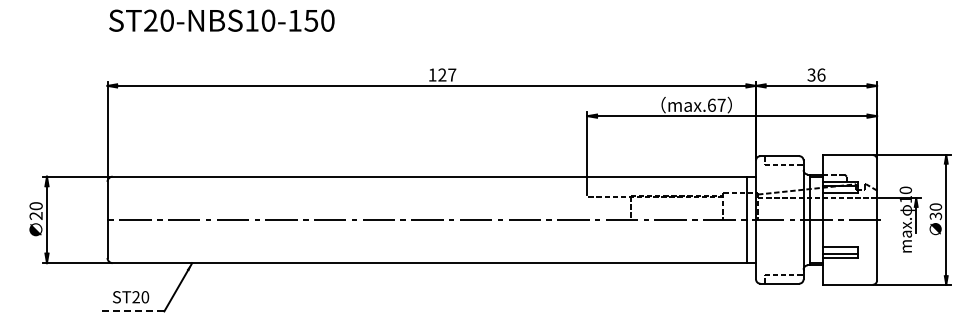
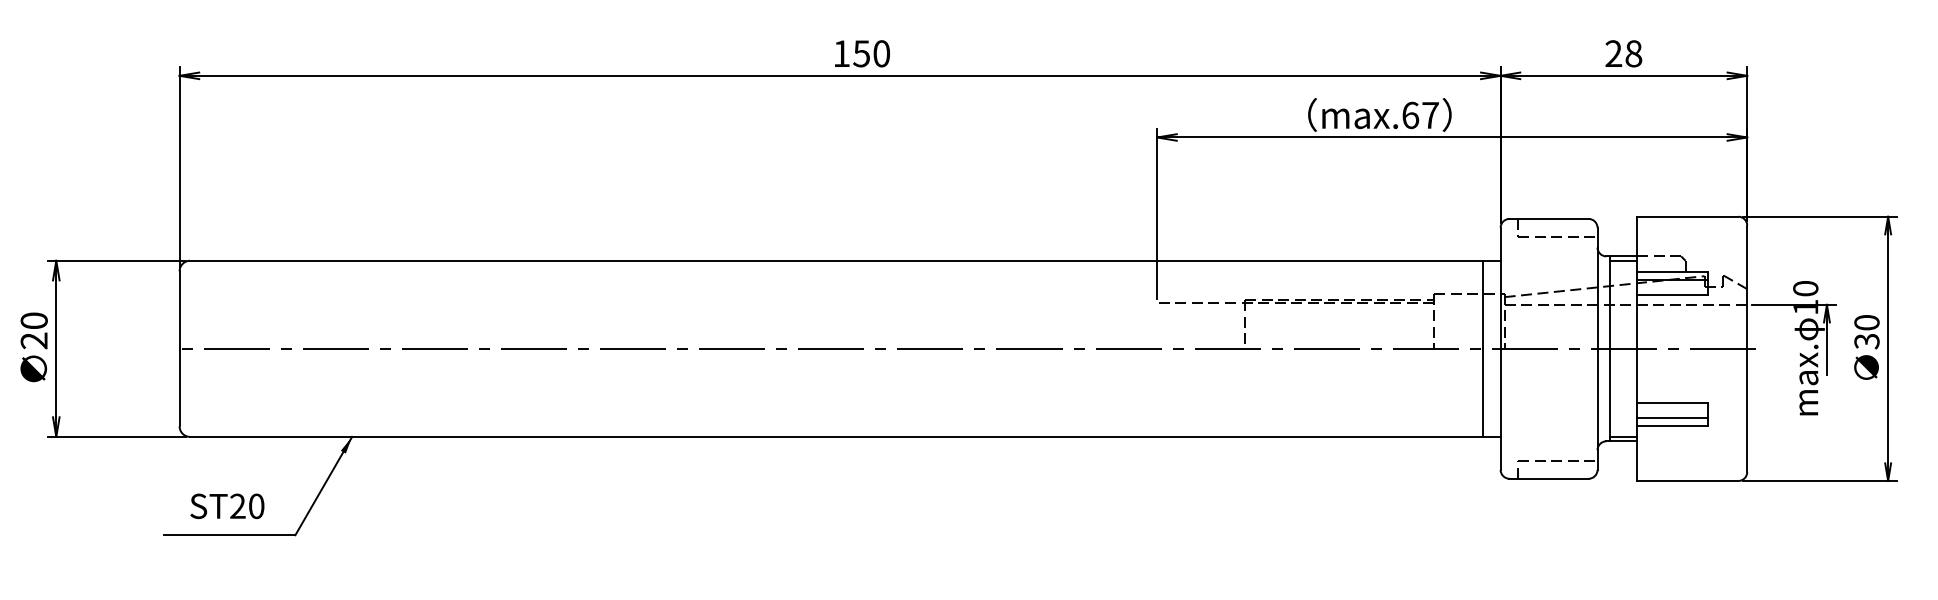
text: (447, 74) -> (872, 52), 127 -> 150
text: (816, 74) -> (1623, 52), 36 -> 28
line: (131, 311) -> (228, 535), dashed -> solid

